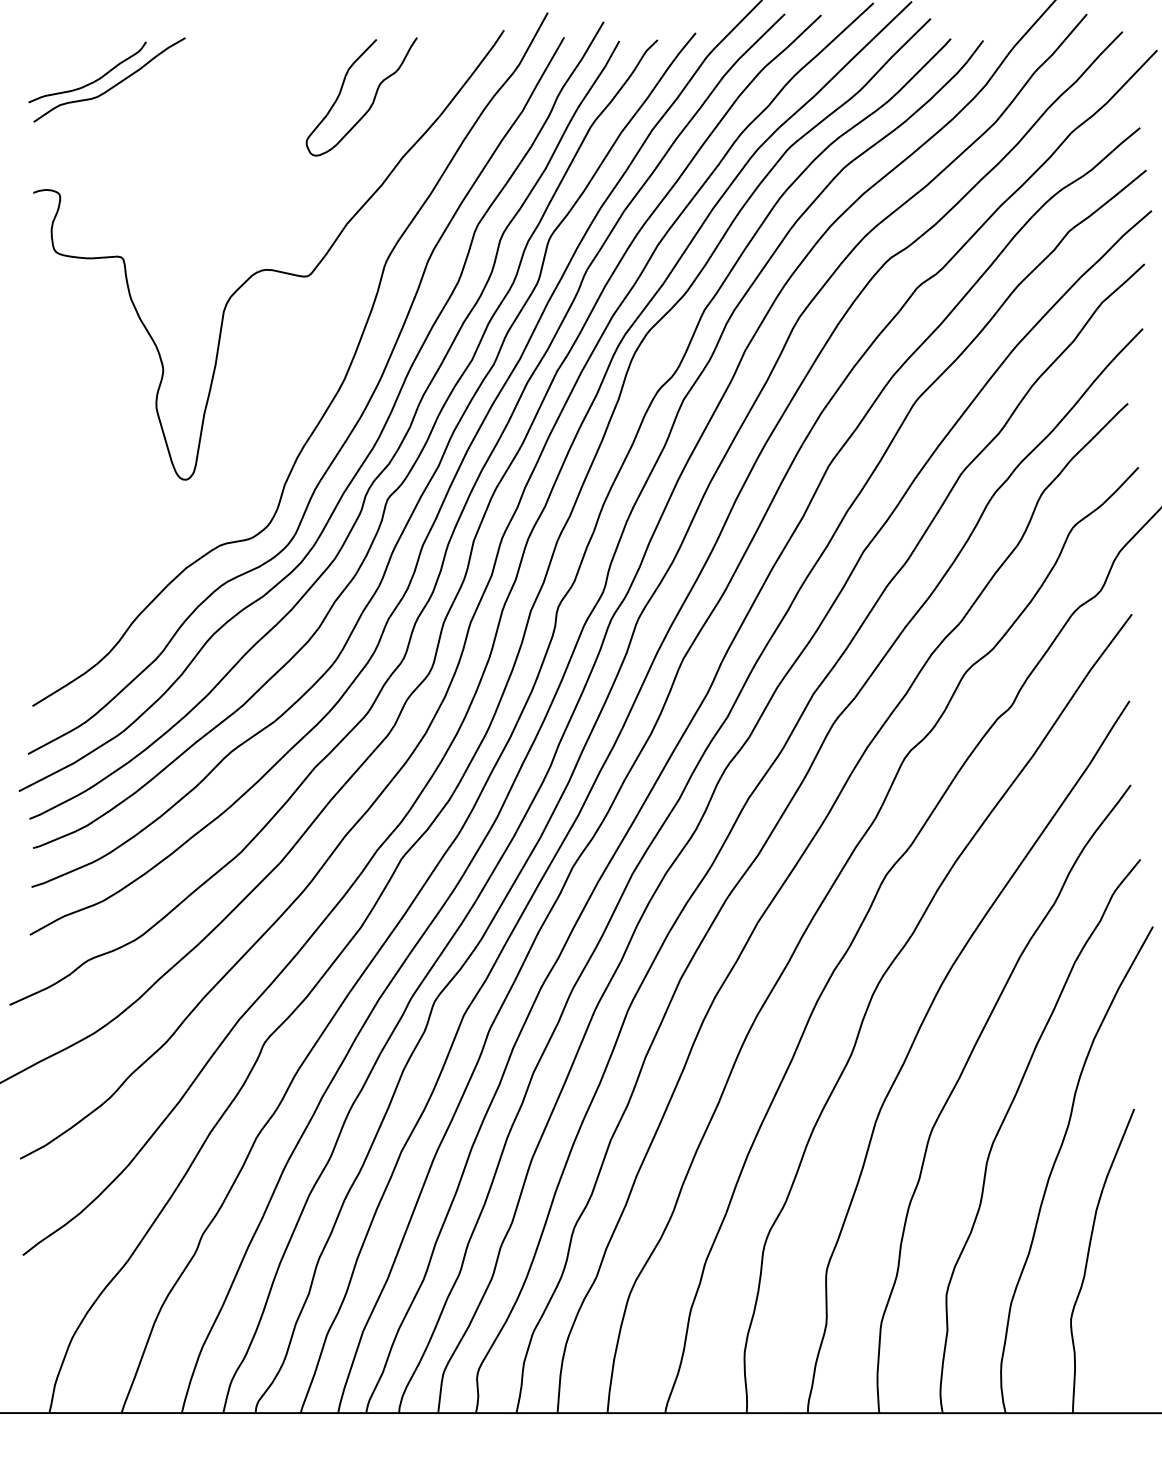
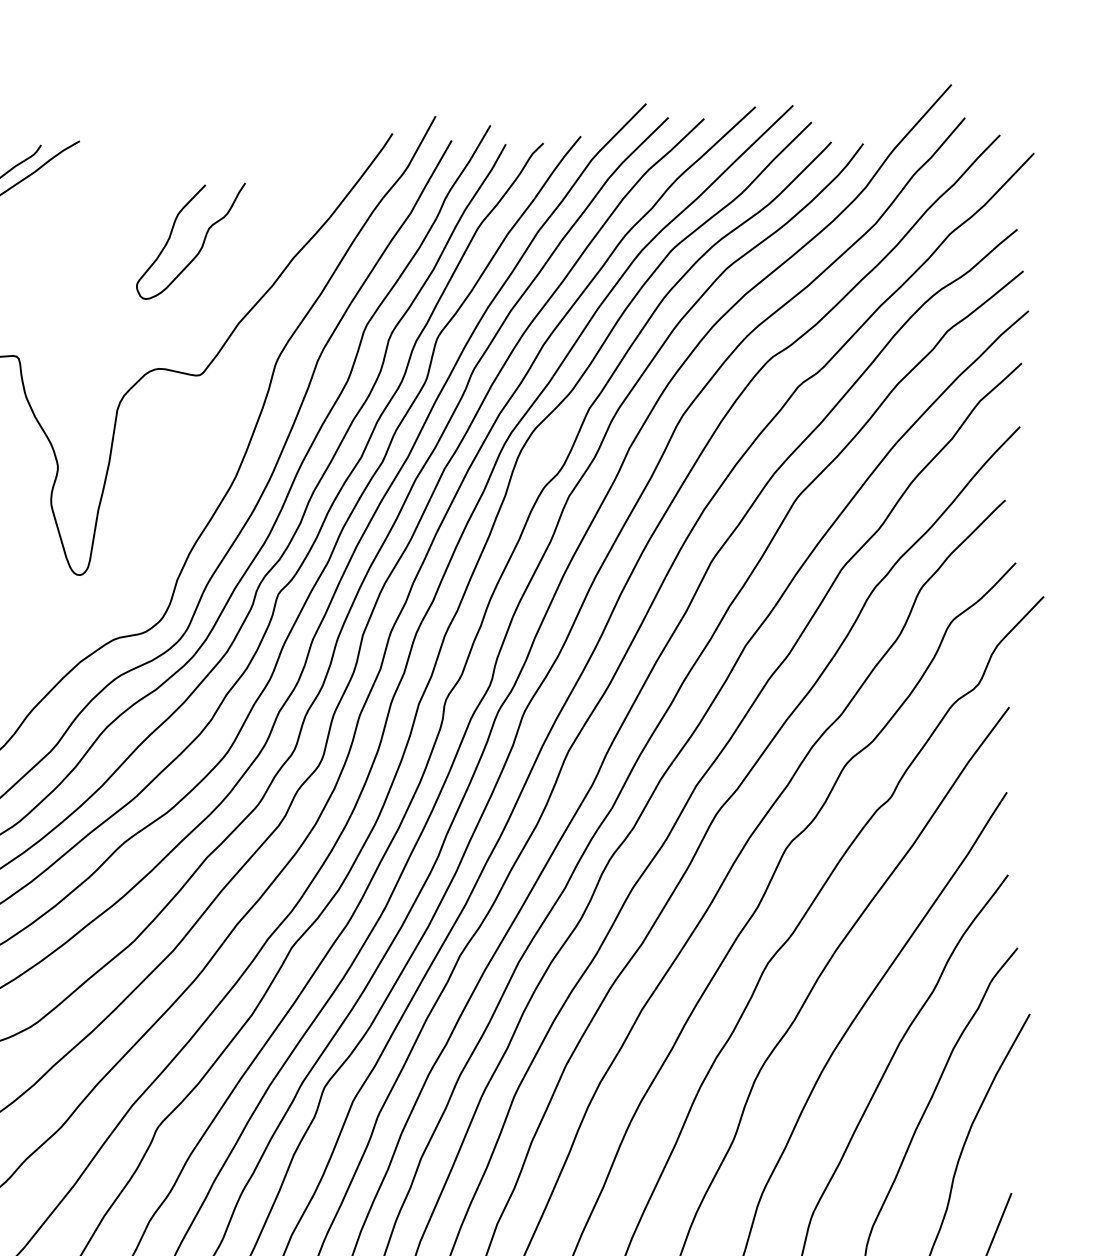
curve: (372, 101) -> (201, 245), moved

